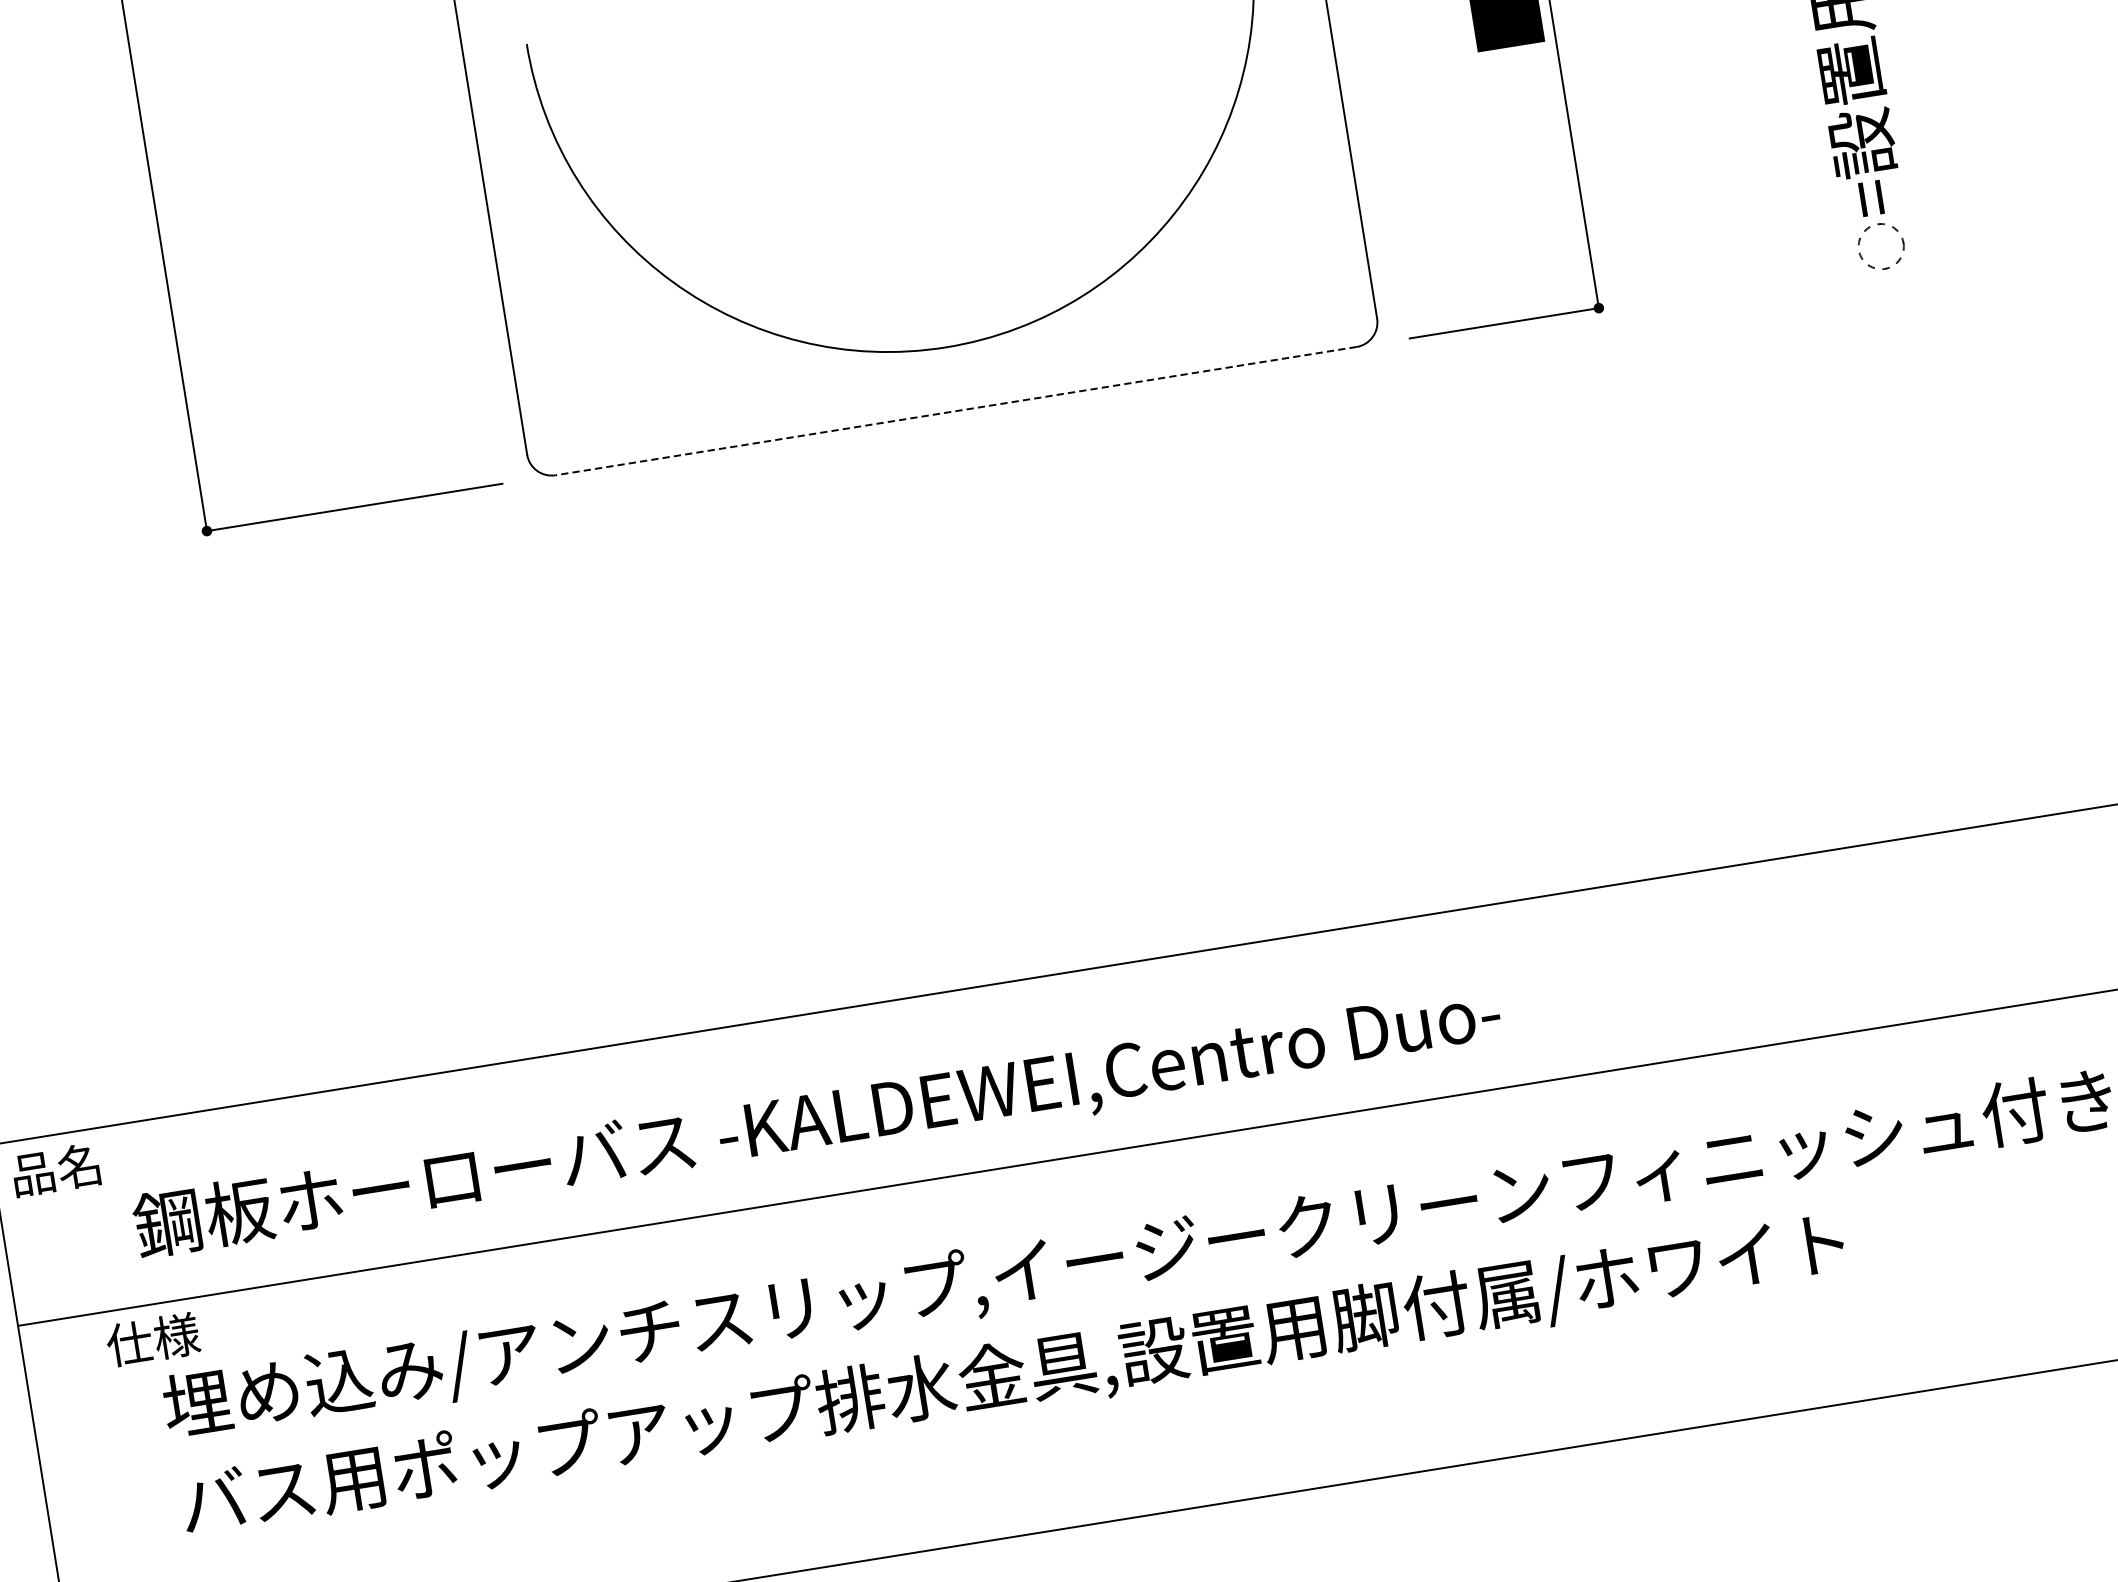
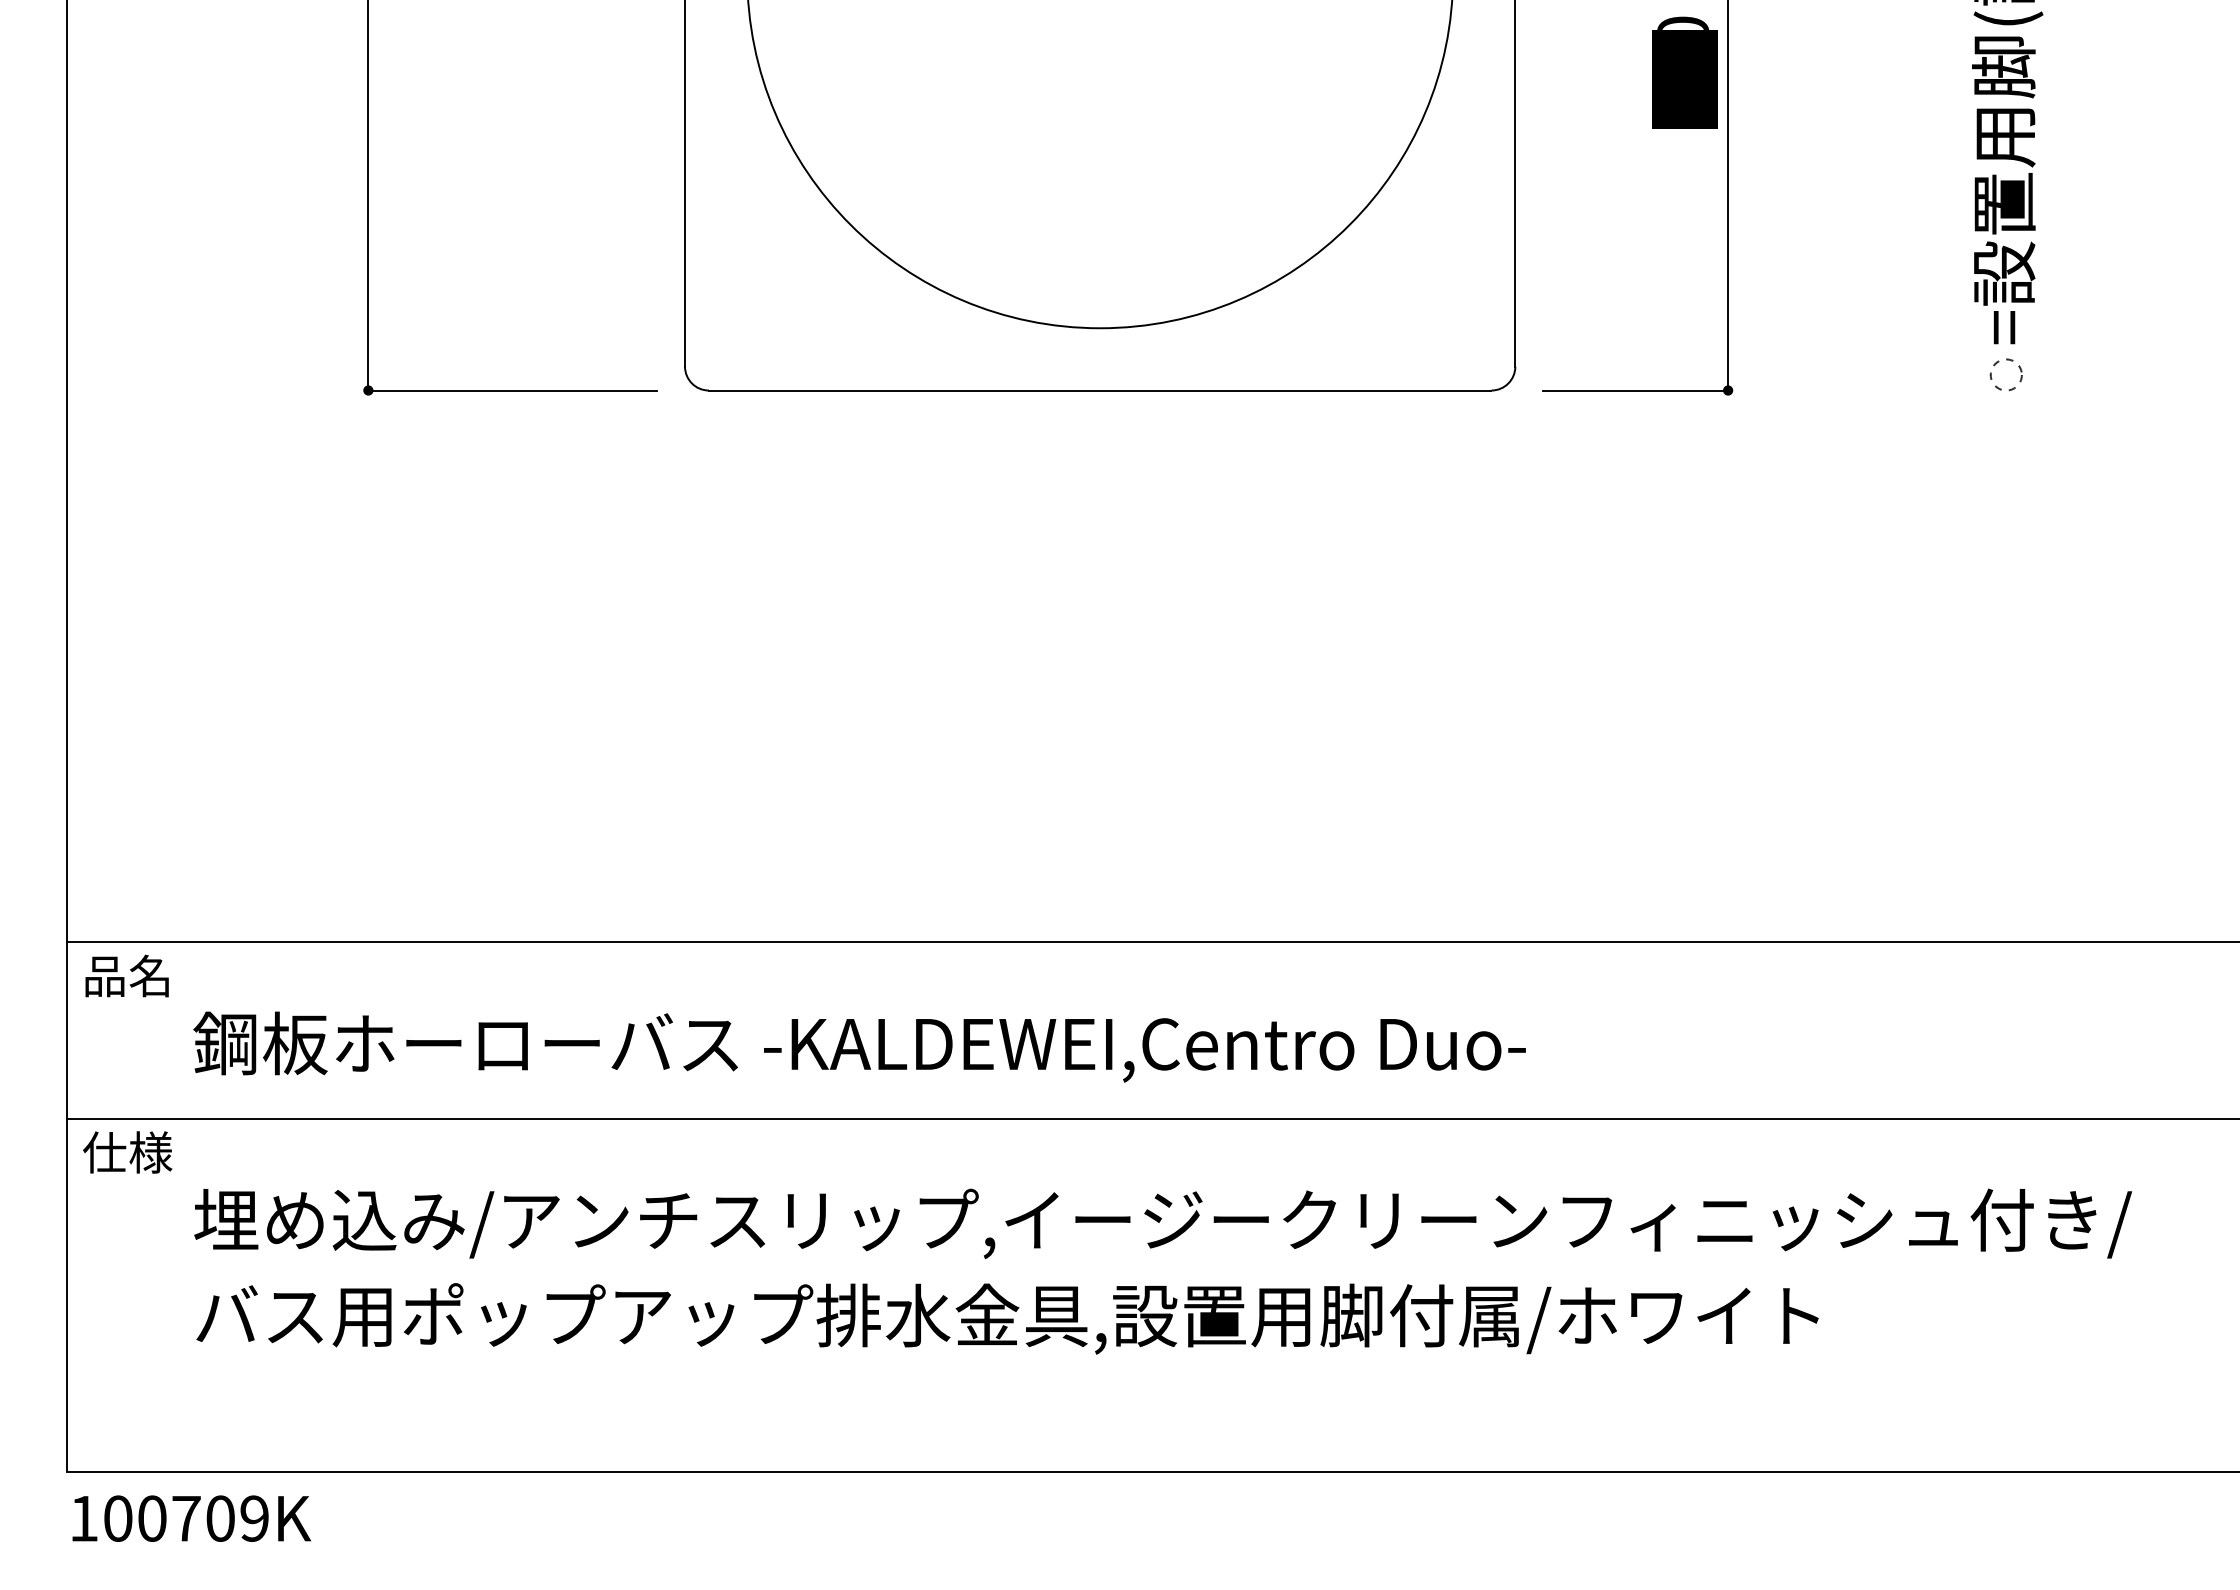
circle: (1880, 246) -> (2005, 374), size x0.71
line: (955, 411) -> (1099, 390), dashed -> solid
text: (152, 1339) -> (127, 1152), moved

